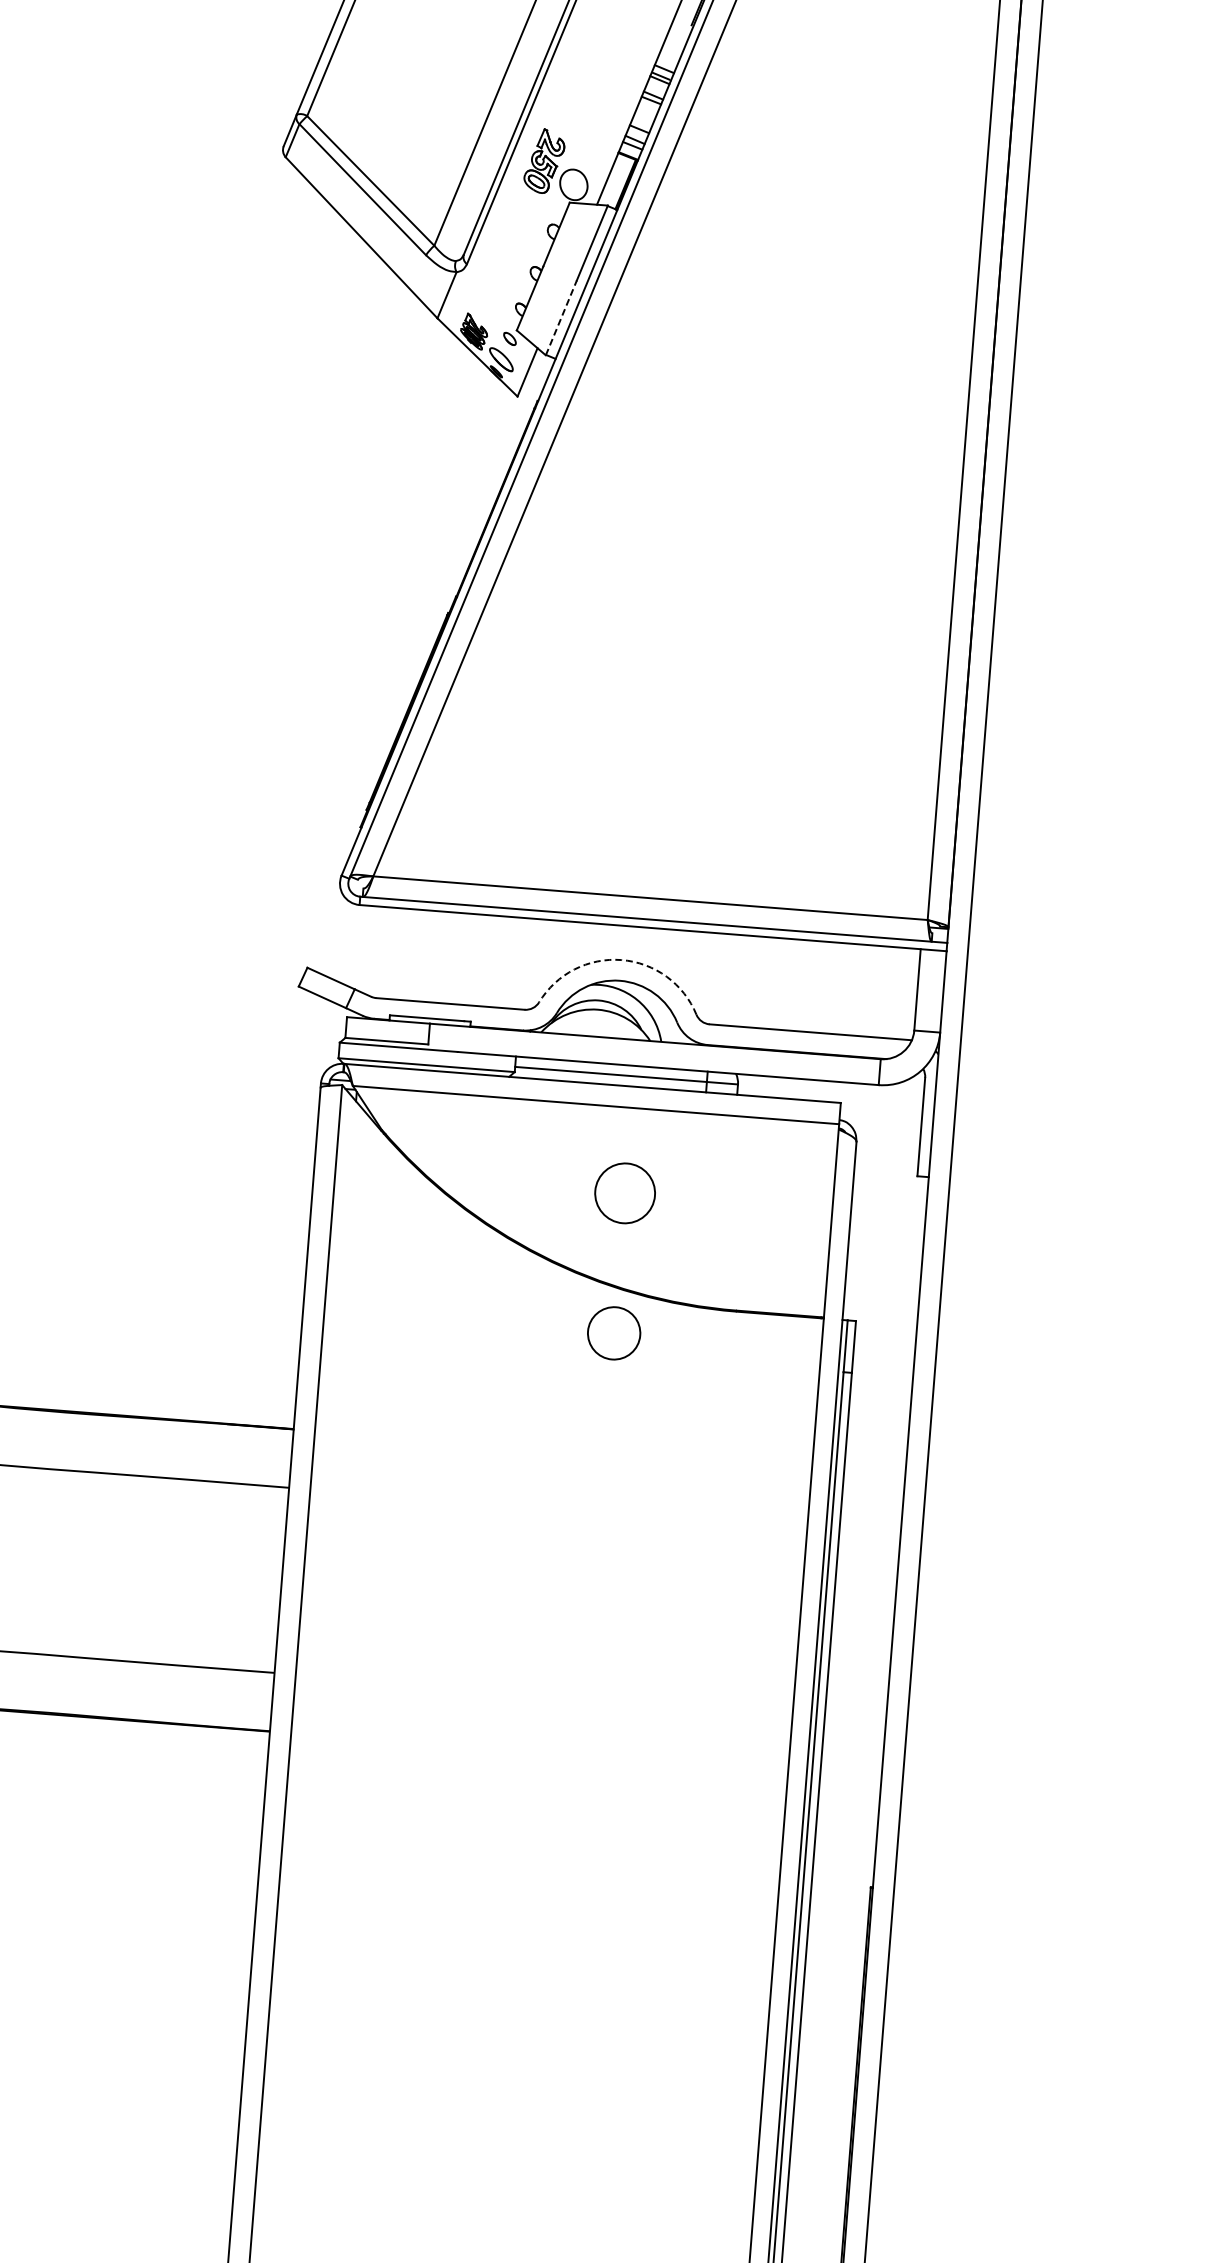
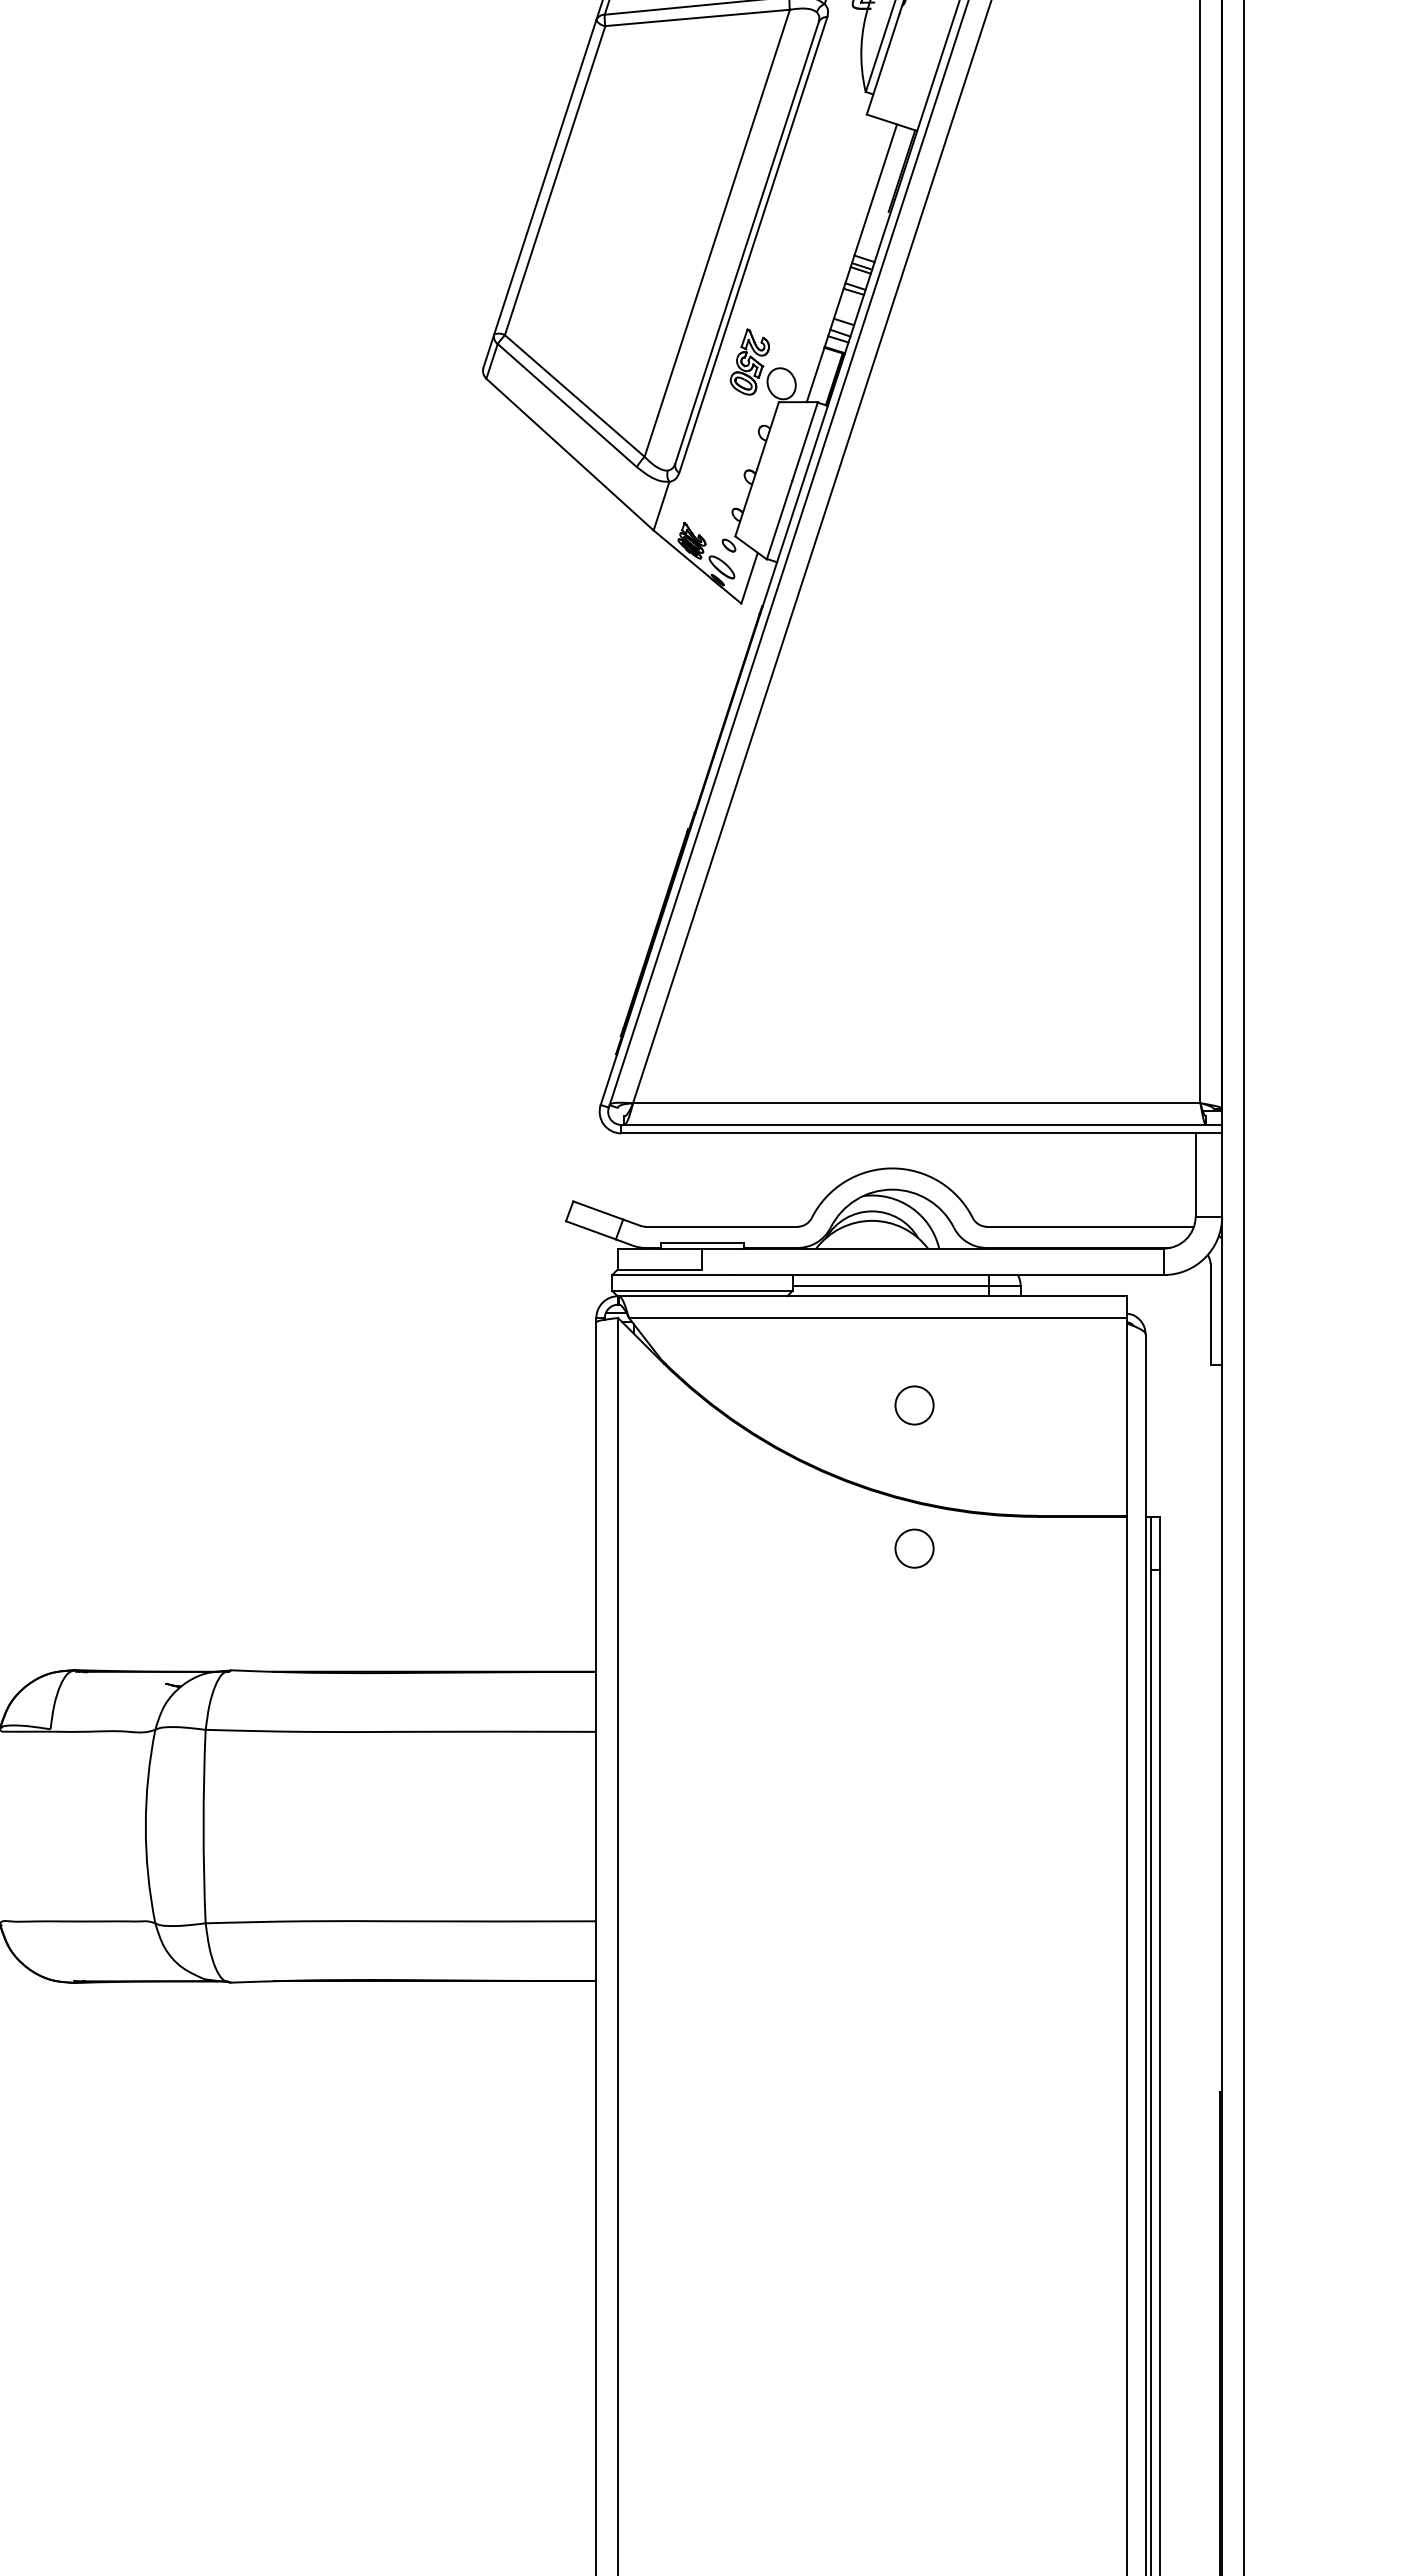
line: (561, 317) -> (779, 519), dashed -> solid
arc: (621, 960) -> (892, 1168), dashed -> solid
circle: (625, 1193) -> (914, 1405), size x0.62
circle: (614, 1333) -> (914, 1548), size x0.71

